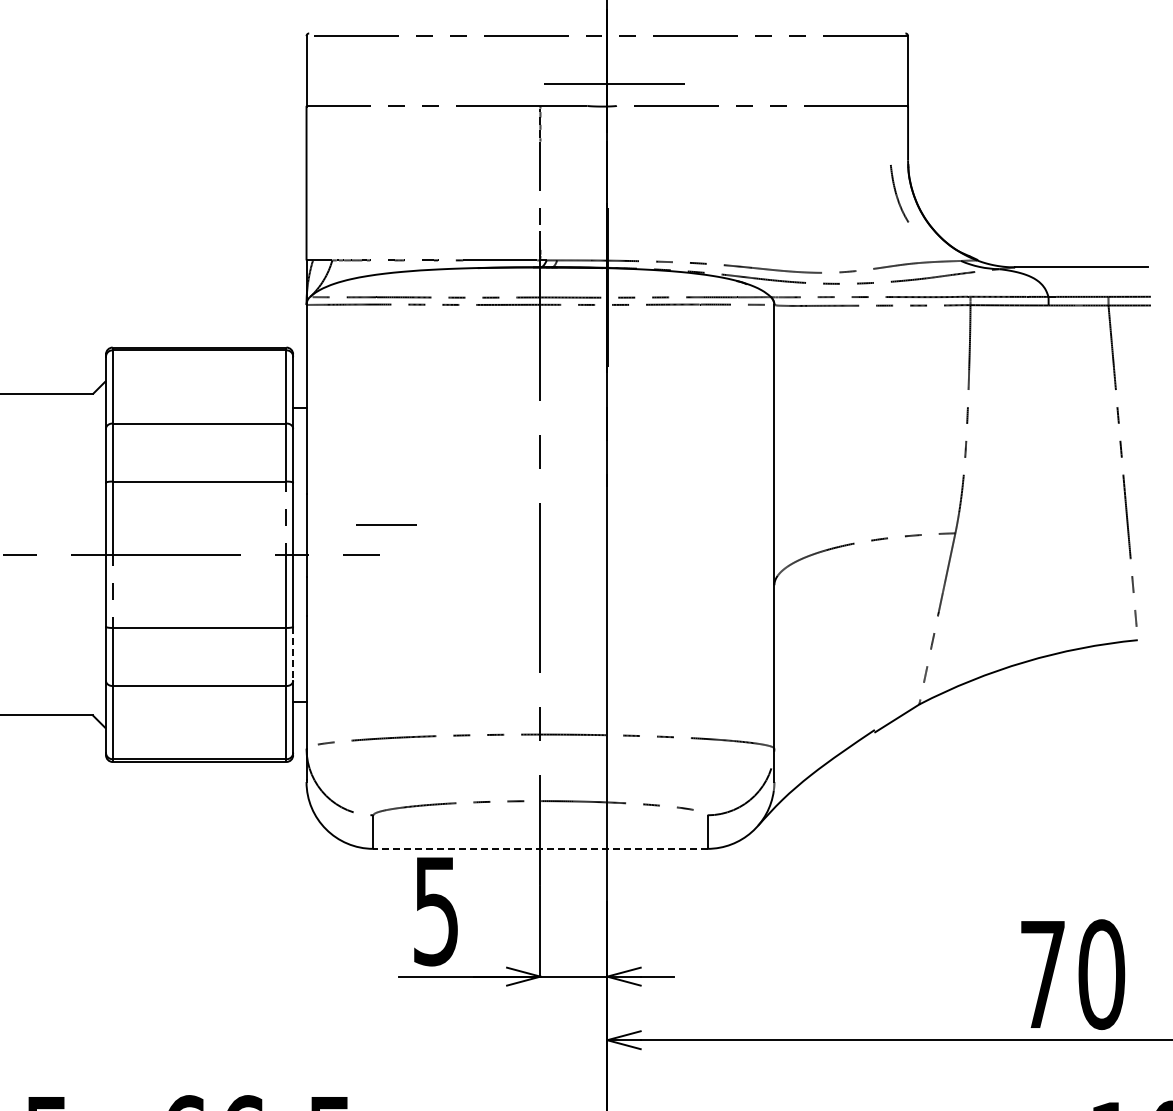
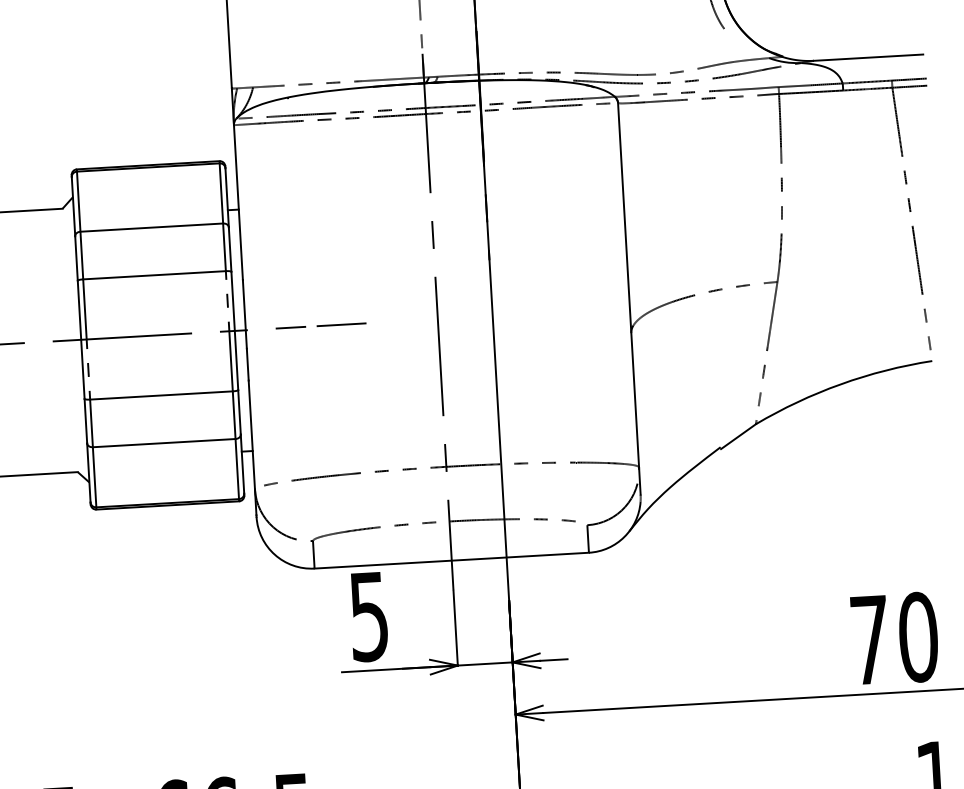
line: (386, 524) -> (341, 324), moved
line: (293, 654) -> (239, 412), dashed -> solid
line: (539, 848) -> (450, 560), dashed -> solid

